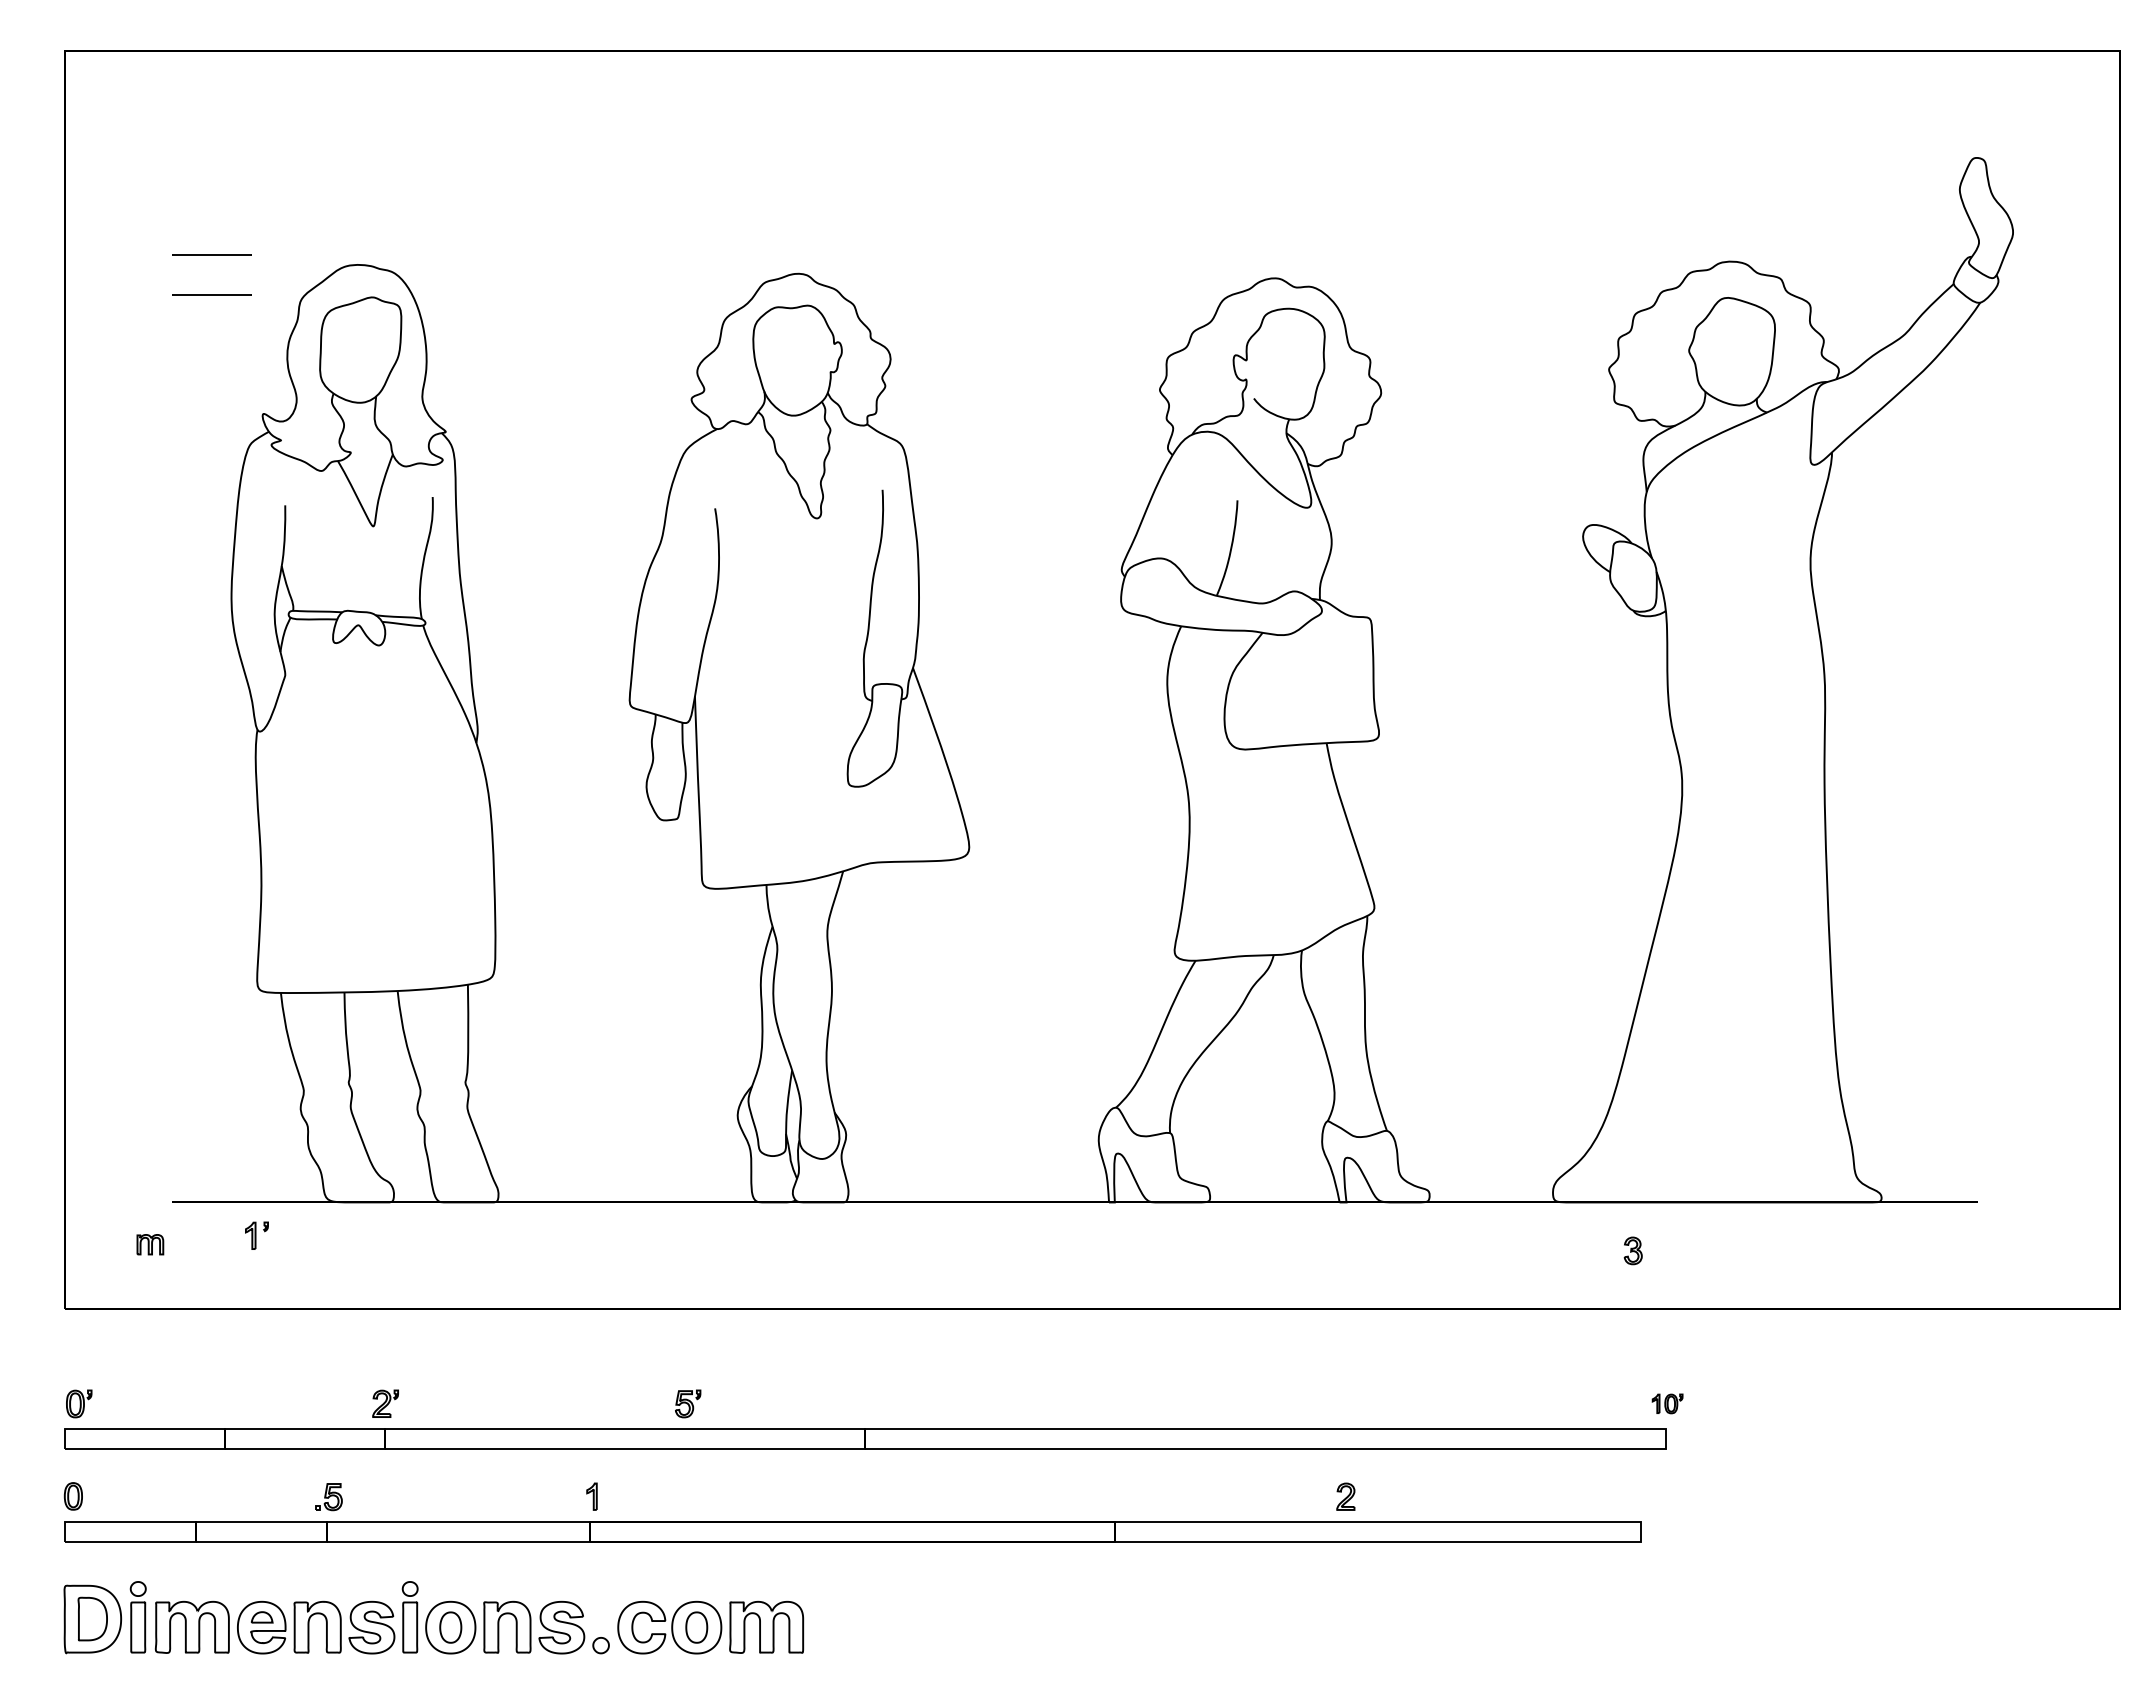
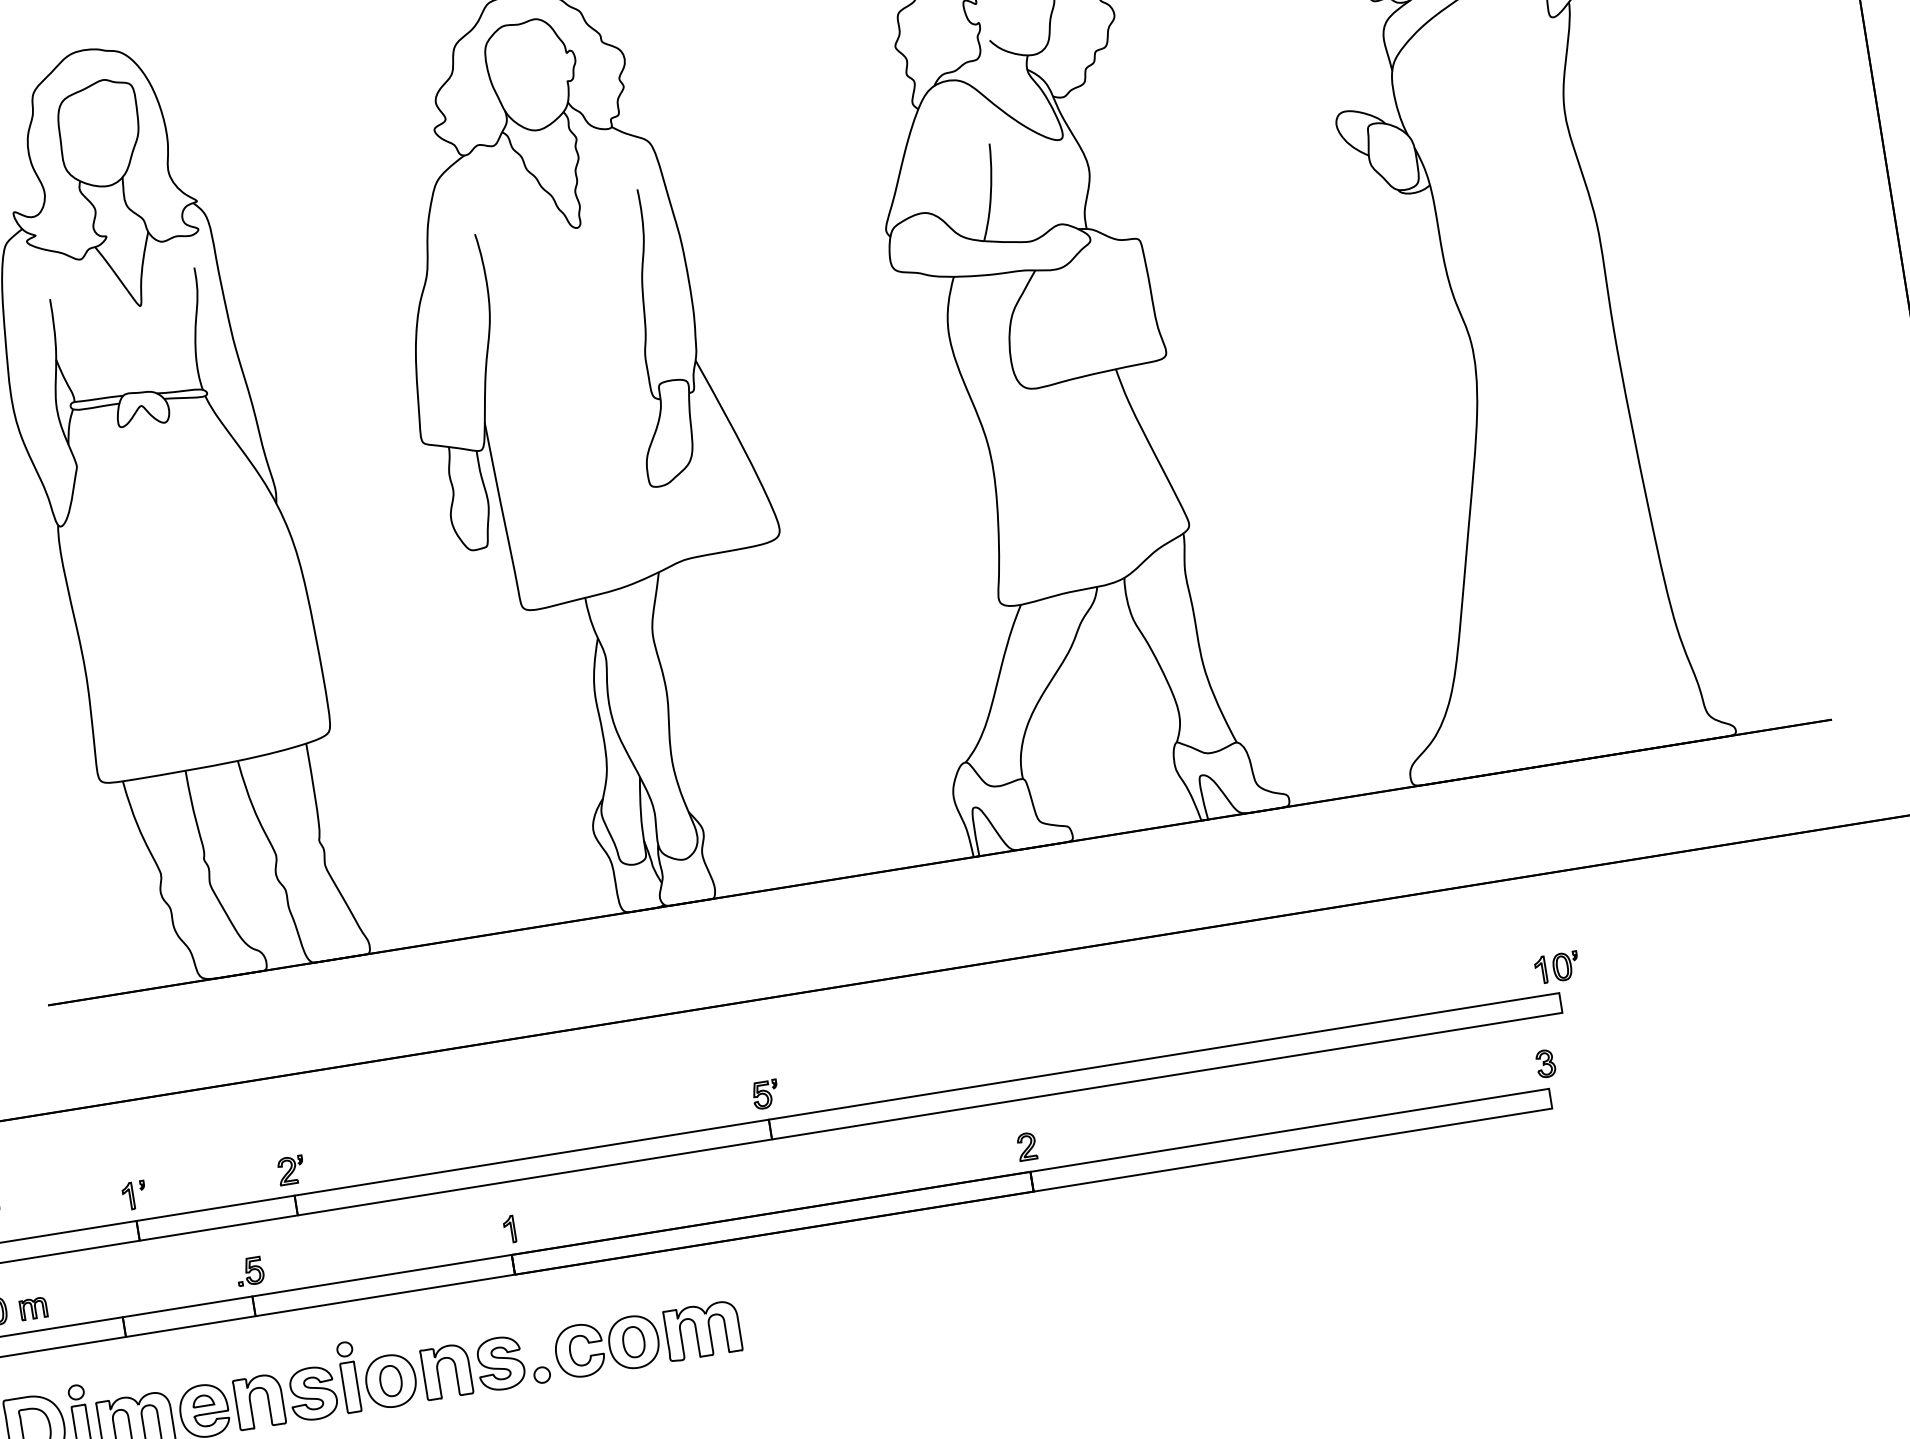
part: (256, 1235) -> (134, 1195), moved
part: (150, 1244) -> (33, 1308), moved
part: (1632, 1250) -> (1544, 1063), moved
part: (688, 1403) -> (766, 1094), moved
part: (1667, 1403) -> (1556, 967), size x1.43
part: (1345, 1496) -> (1026, 1146), moved

